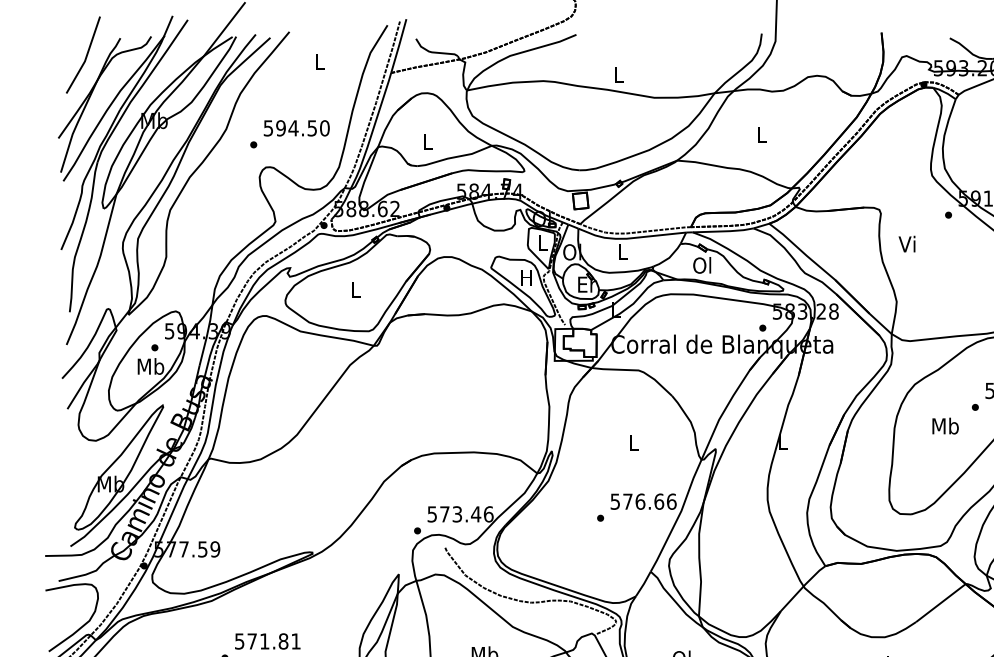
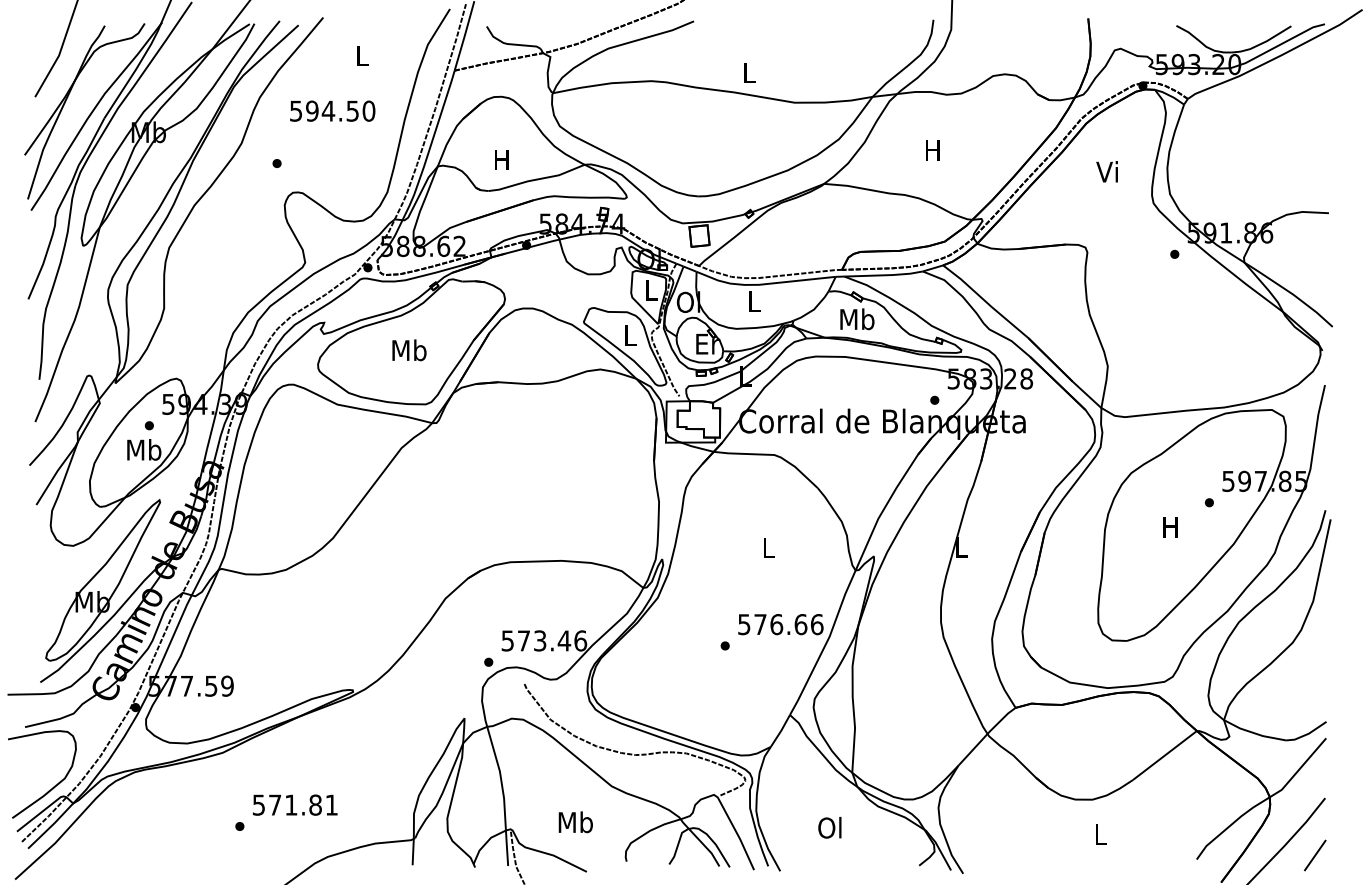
text: (296, 127) -> (332, 110), moved
text: (761, 134) -> (932, 150), L -> H
text: (427, 141) -> (501, 159), L -> H
text: (906, 243) -> (1106, 171), moved
text: (702, 265) -> (857, 319), Ol -> Mb
text: (526, 277) -> (629, 335), H -> L
text: (356, 289) -> (409, 350), L -> Mb
text: (946, 425) -> (1171, 526), Mb -> H

